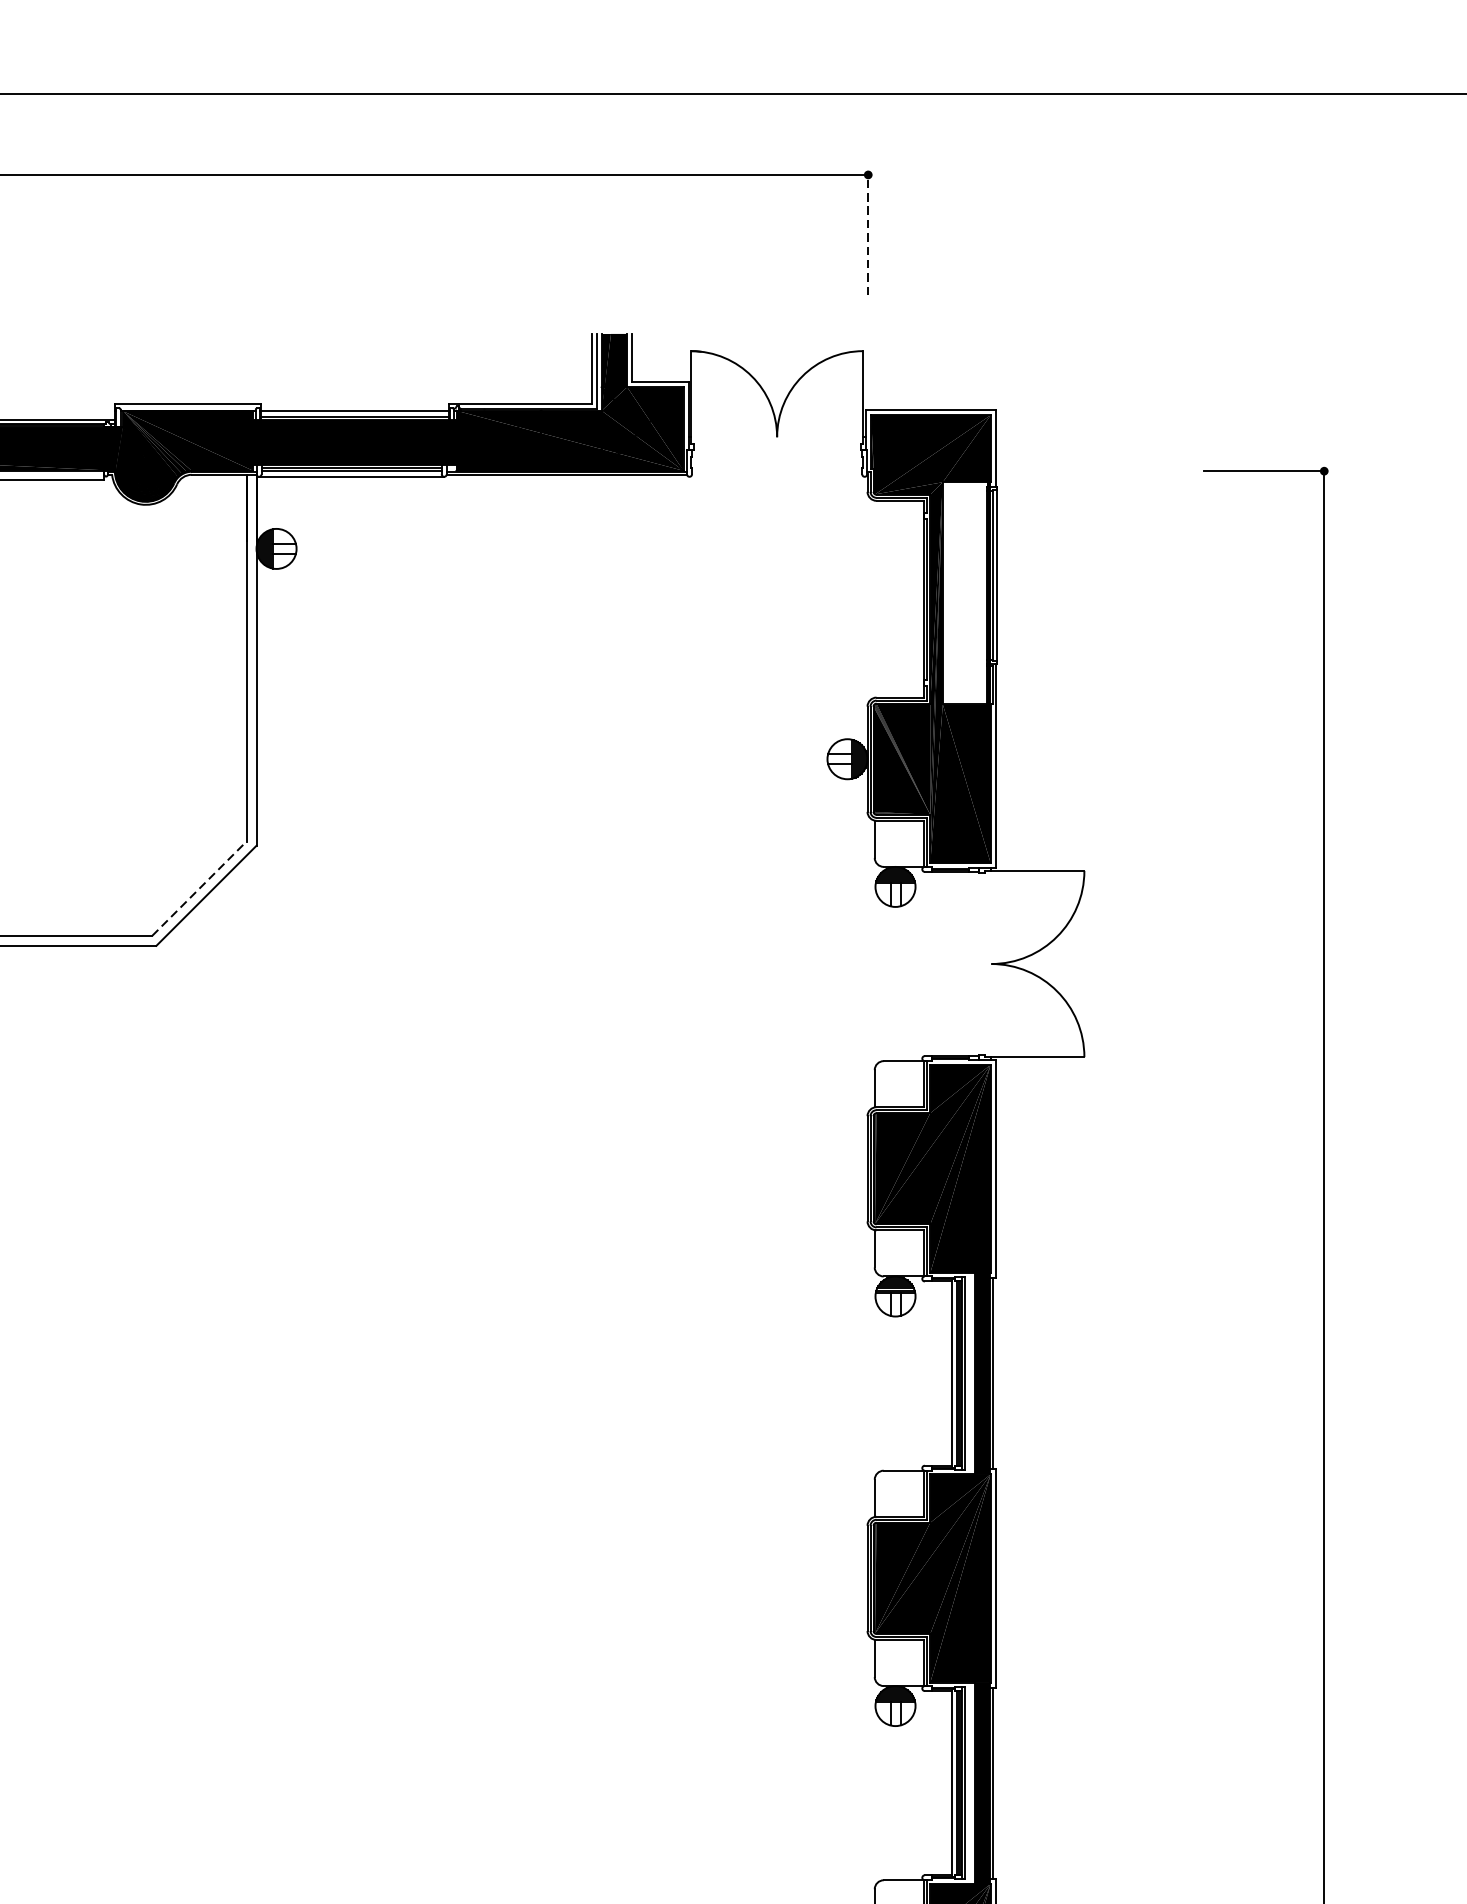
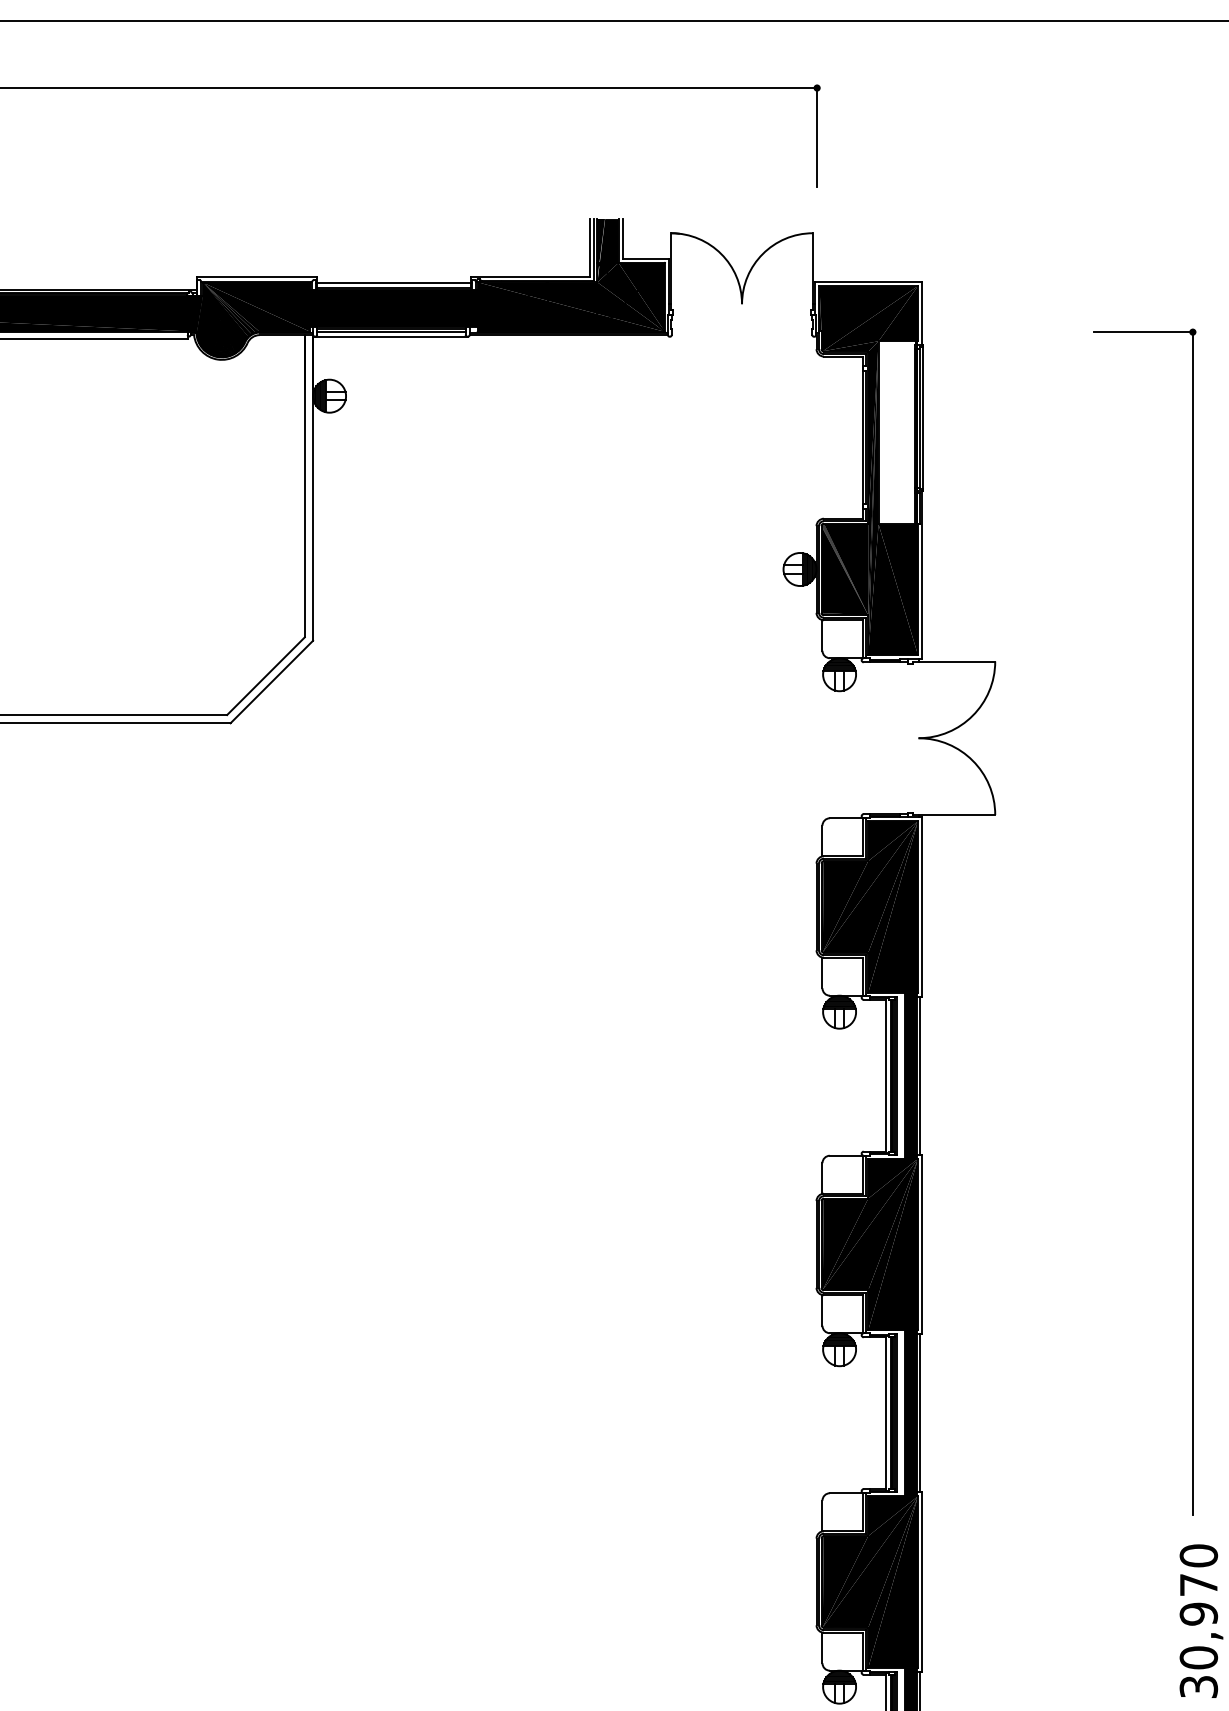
line: (868, 234) -> (817, 137), dashed -> solid
line: (198, 889) -> (265, 676), dashed -> solid

